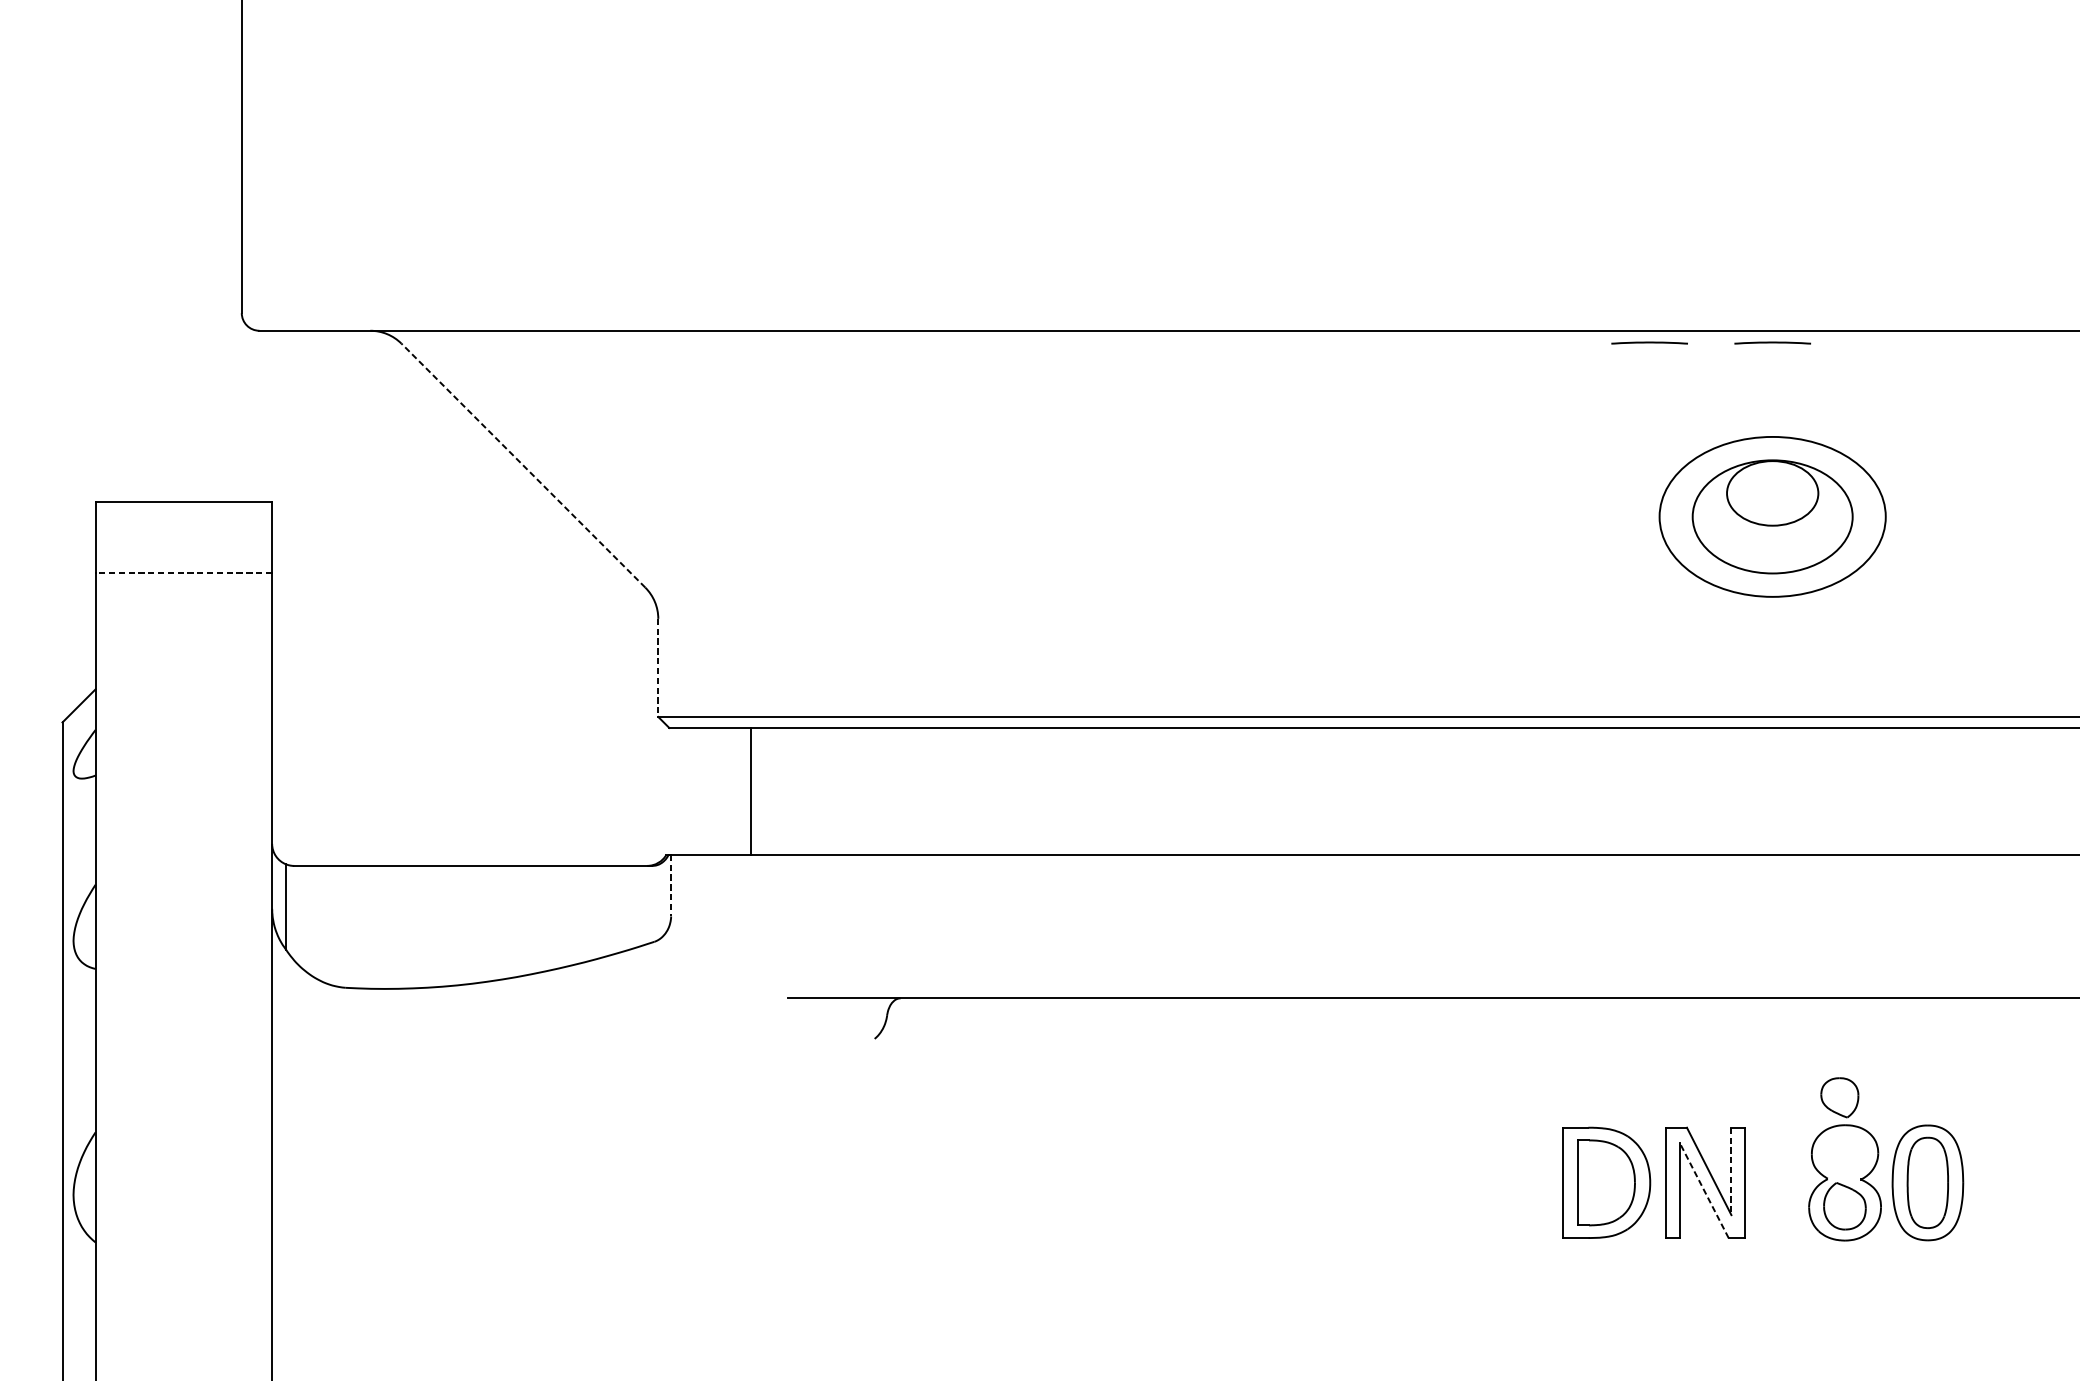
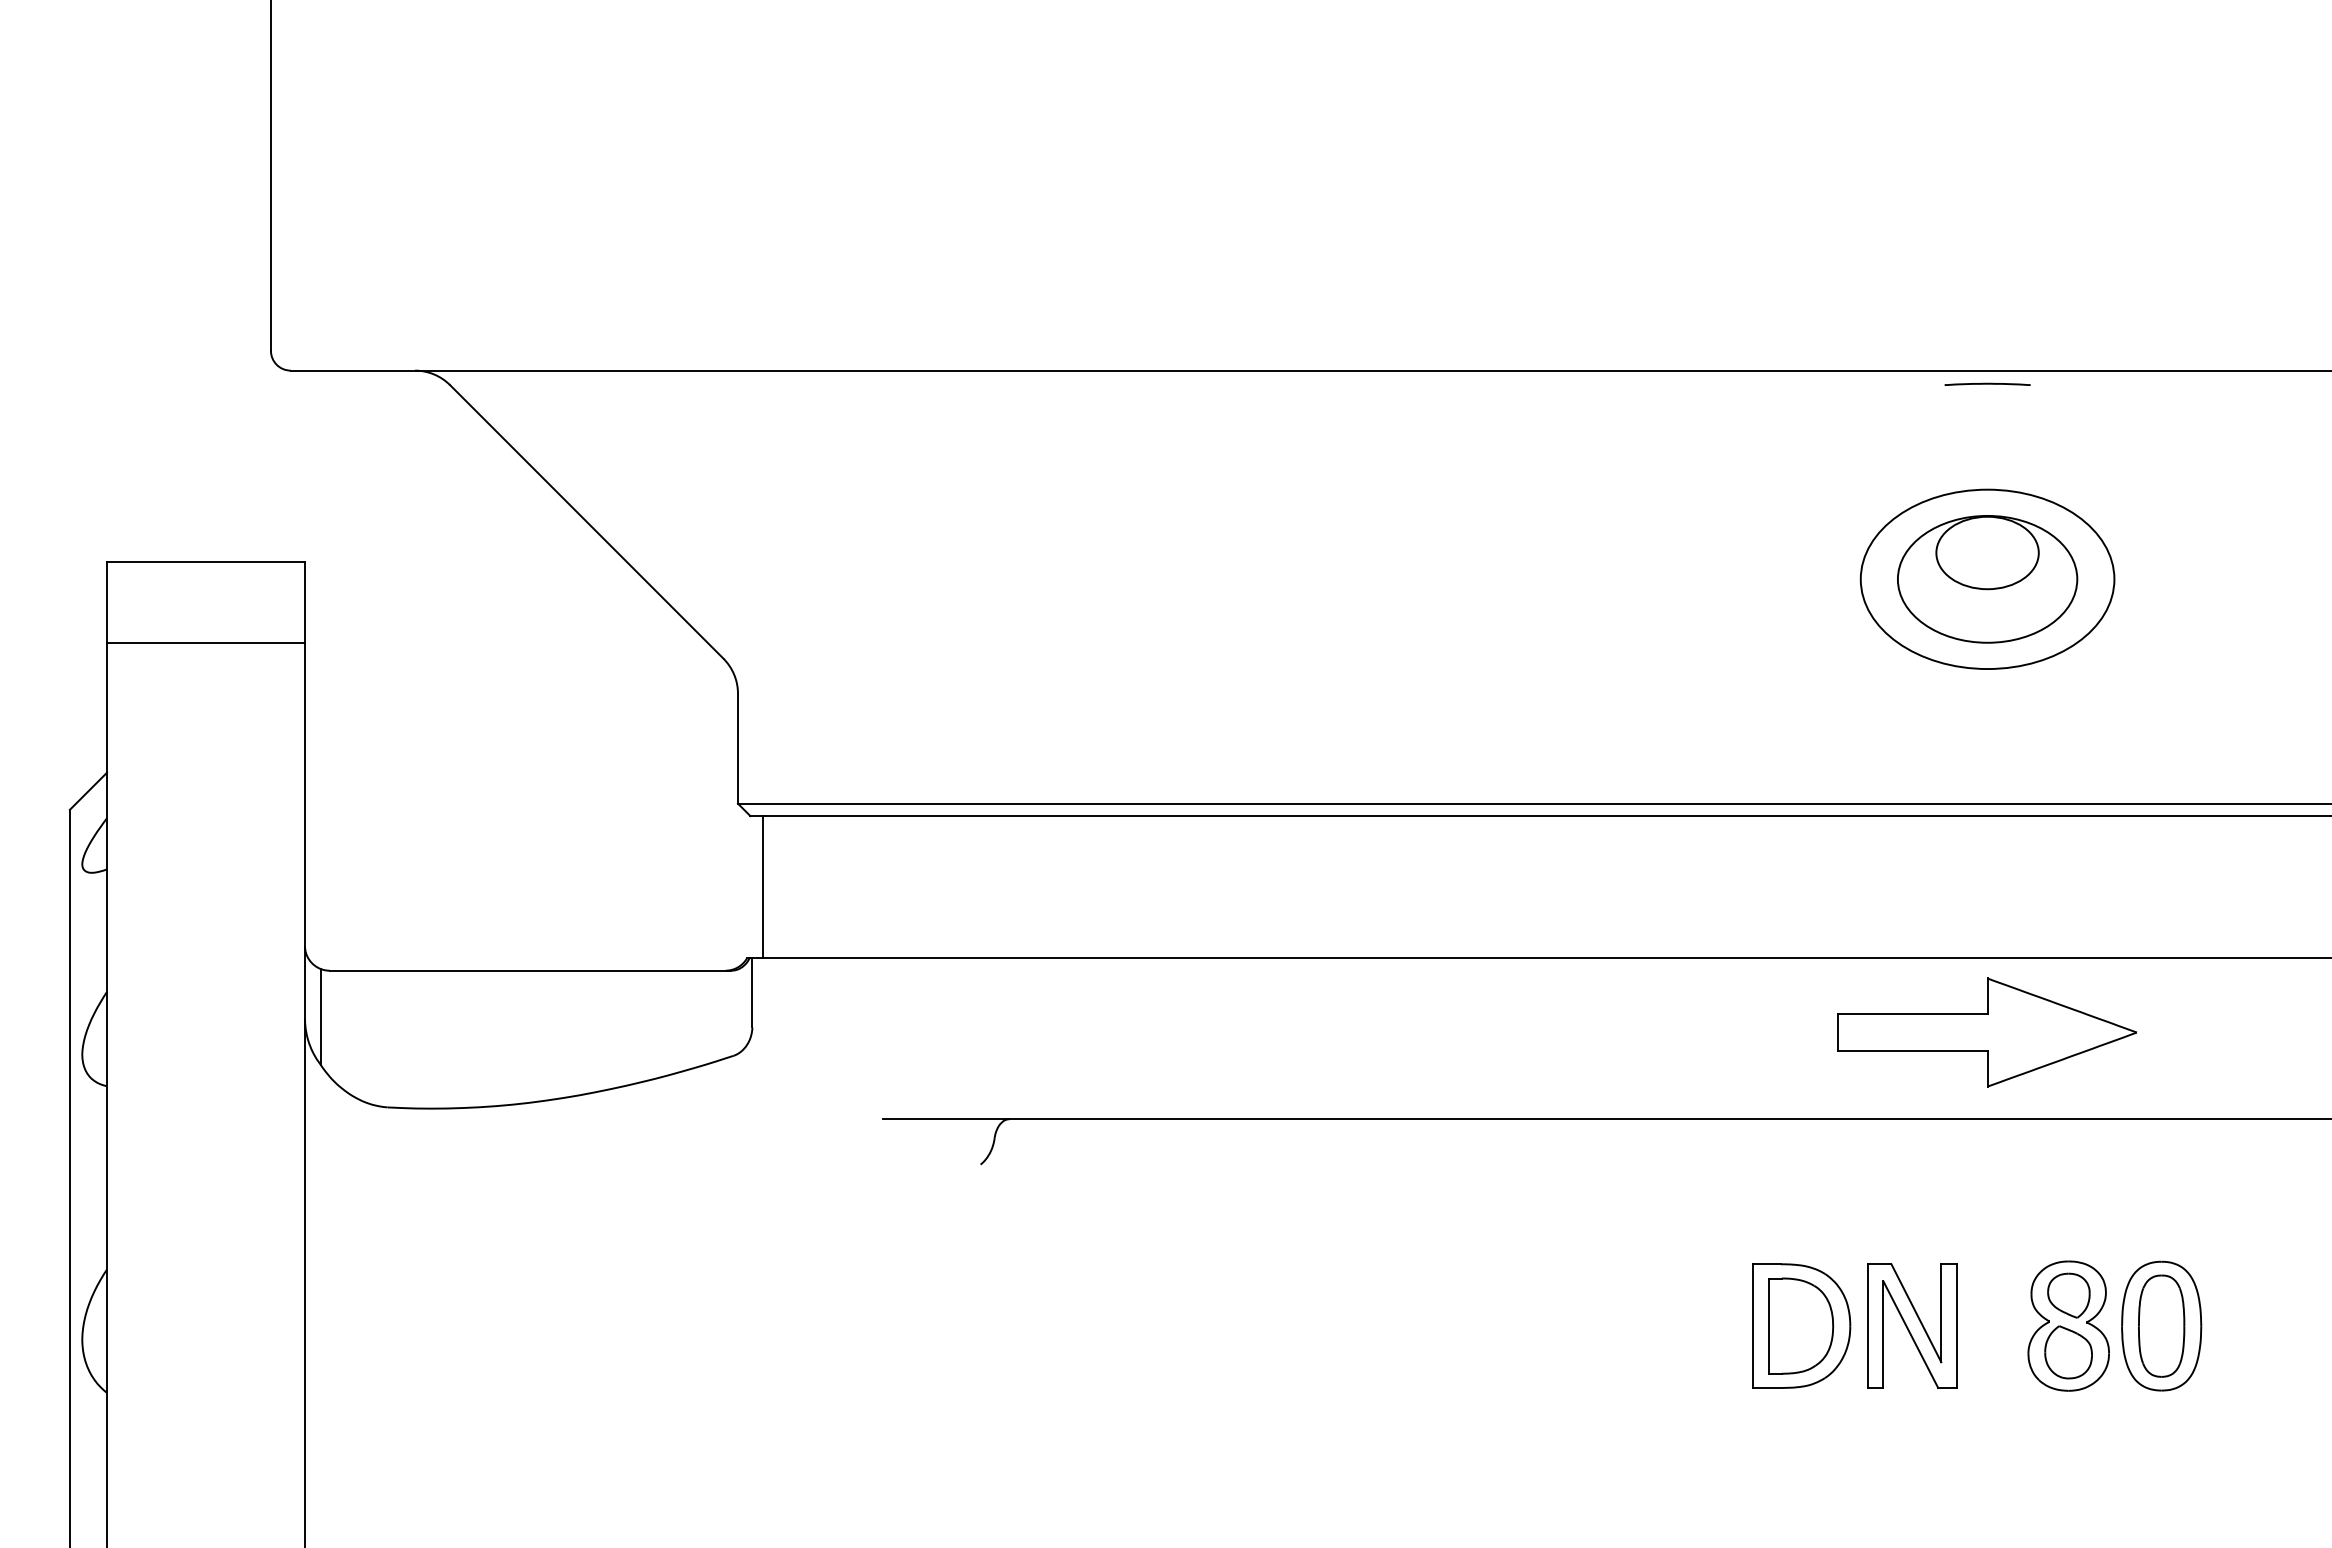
line: (1649, 342) -> (1849, 383), removed
line: (523, 465) -> (586, 521), dashed -> solid
line: (183, 573) -> (205, 642), dashed -> solid
line: (658, 667) -> (738, 748), dashed -> solid
line: (750, 791) -> (762, 887), moved
line: (671, 885) -> (752, 992), dashed -> solid
part: (1771, 921) -> (1986, 1032), added
part: (1839, 1097) -> (2068, 1295), moved
line: (1731, 1171) -> (1941, 1313), dashed -> solid
line: (1703, 1190) -> (1910, 1334), dashed -> solid

